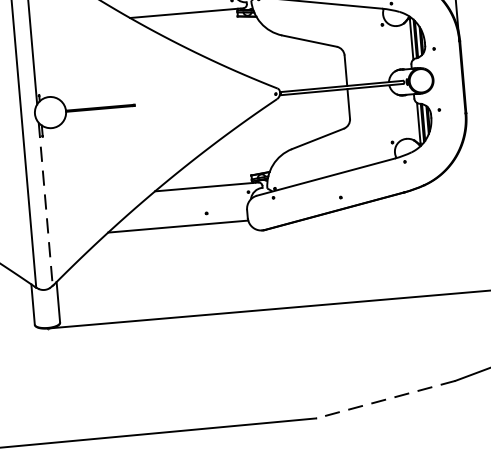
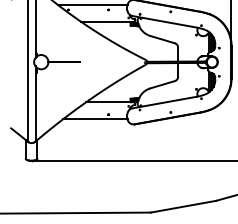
line: (45, 203) -> (35, 103), dashed -> solid
line: (385, 399) -> (183, 206), dashed -> solid

